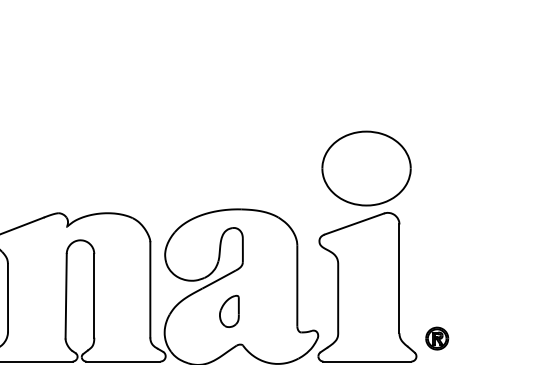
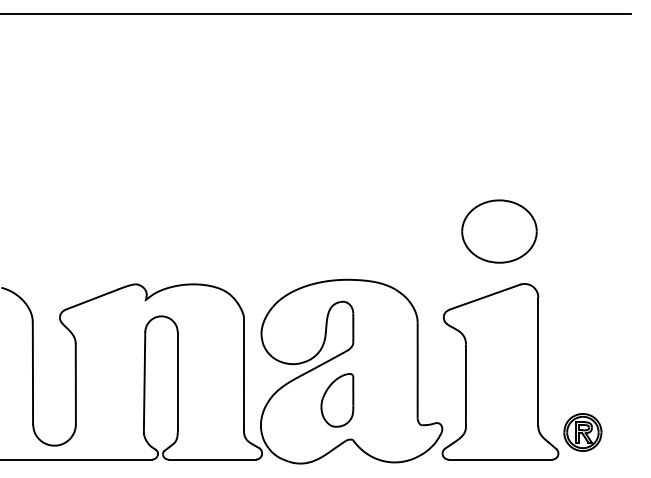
part: (366, 168) -> (499, 231), size x0.71
part: (229, 311) -> (337, 400), size x1.43
part: (436, 338) -> (582, 432), size x1.43

